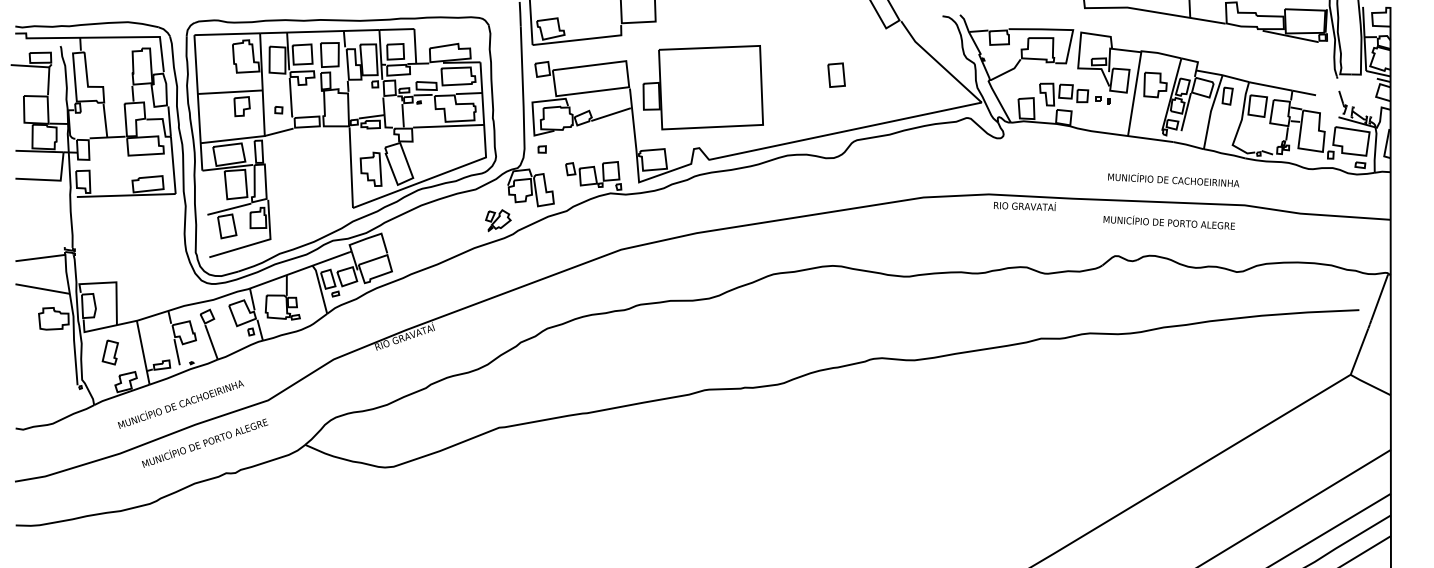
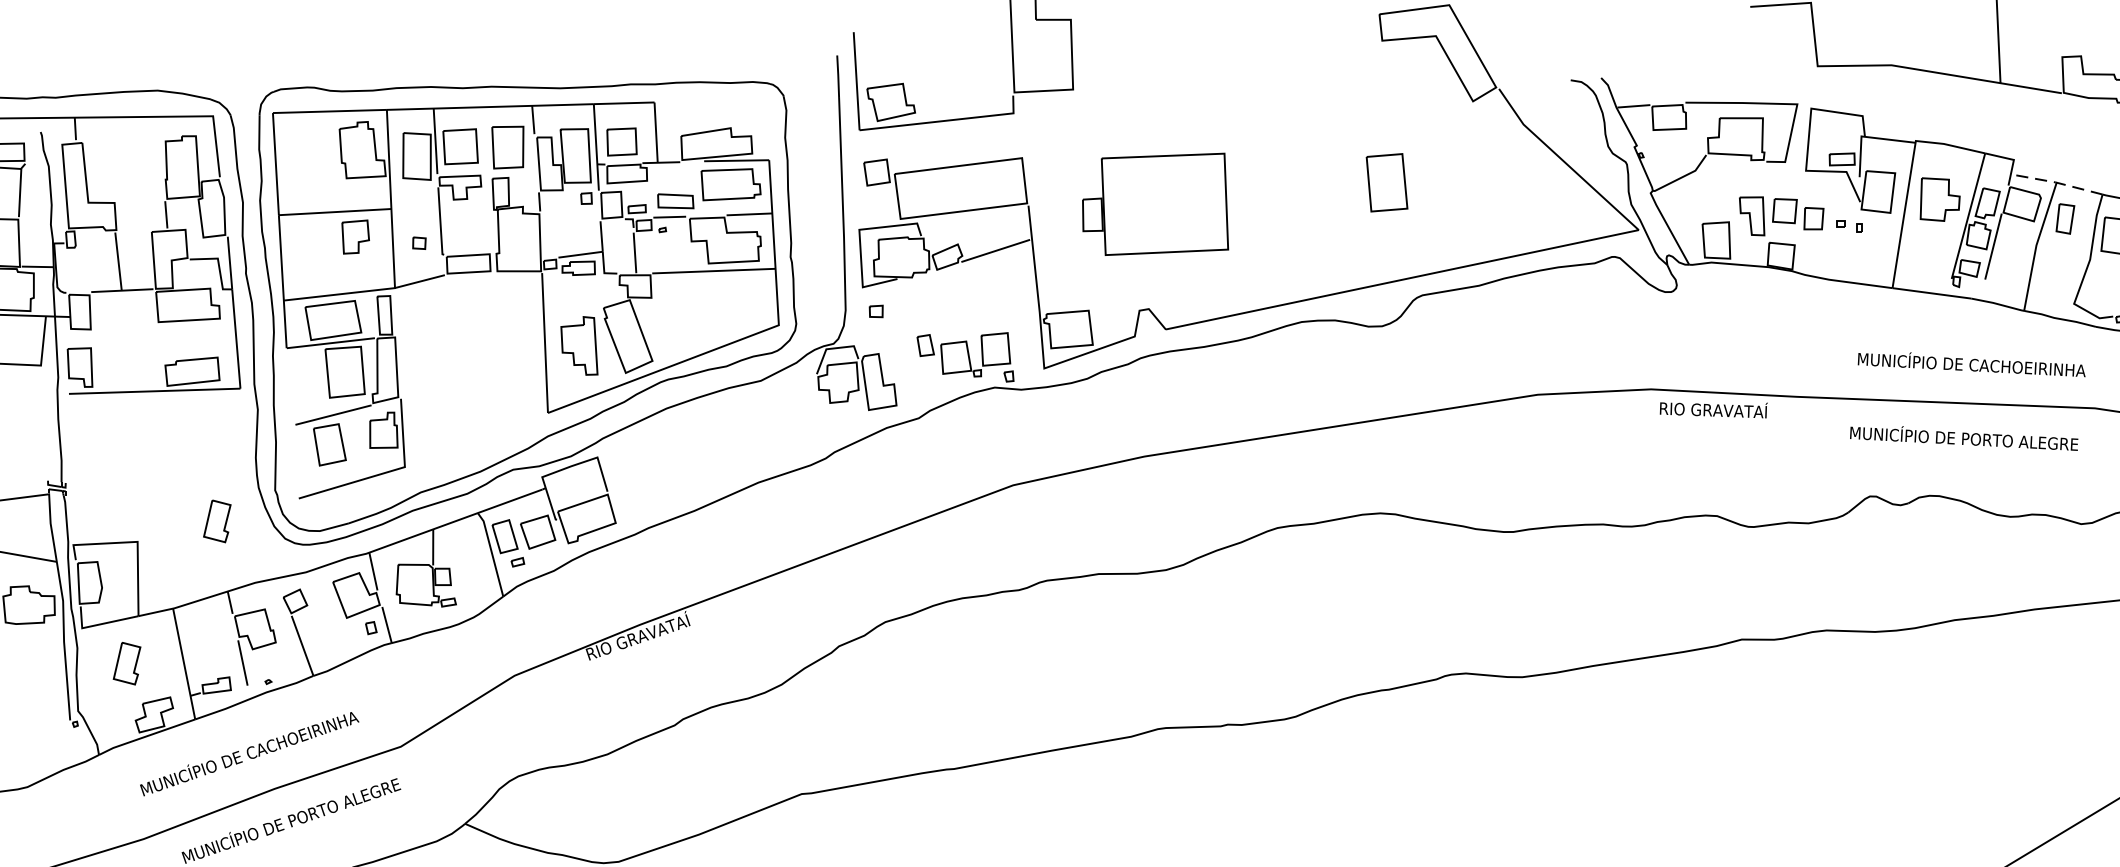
part: (836, 74) -> (1386, 181), size x1.4
line: (1222, 75) -> (2056, 183), solid -> dashed
part: (702, 87) -> (1154, 203), size x0.7
part: (498, 220) -> (800, 434), removed
part: (161, 270) -> (215, 521), added

